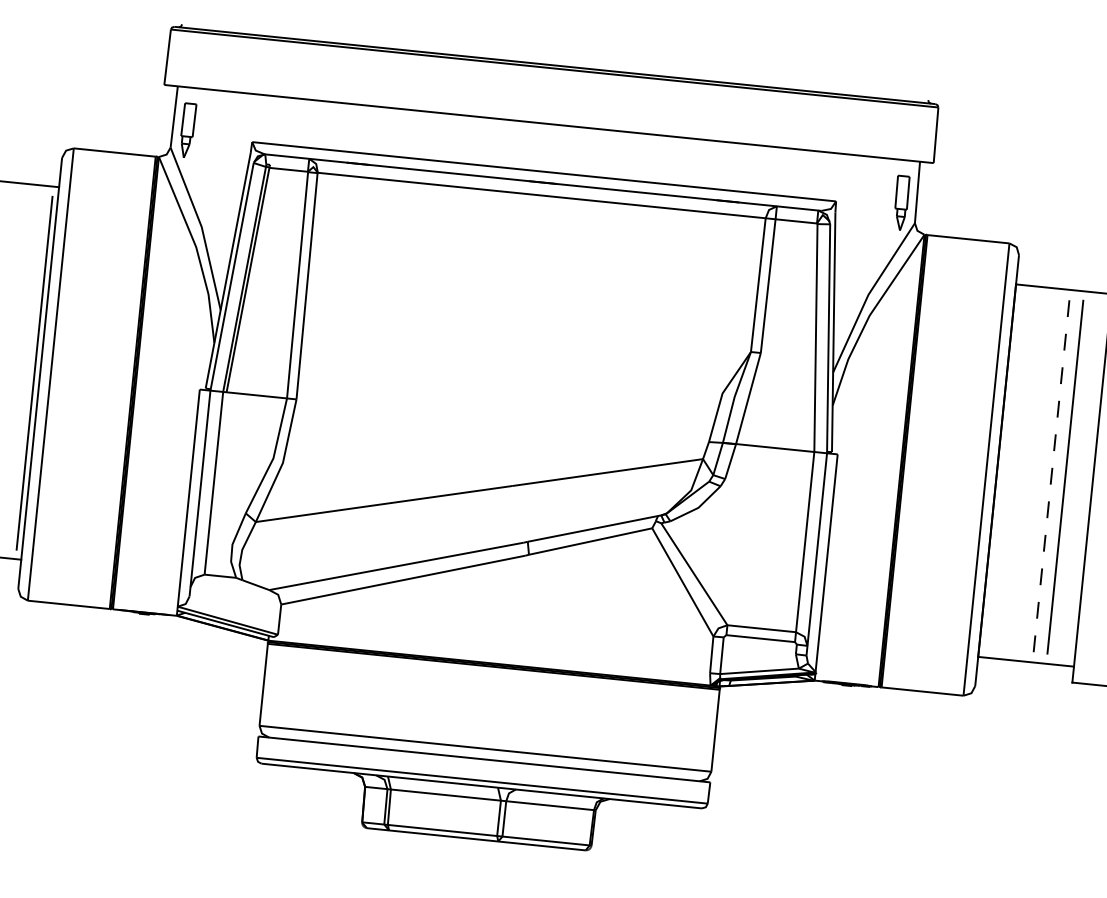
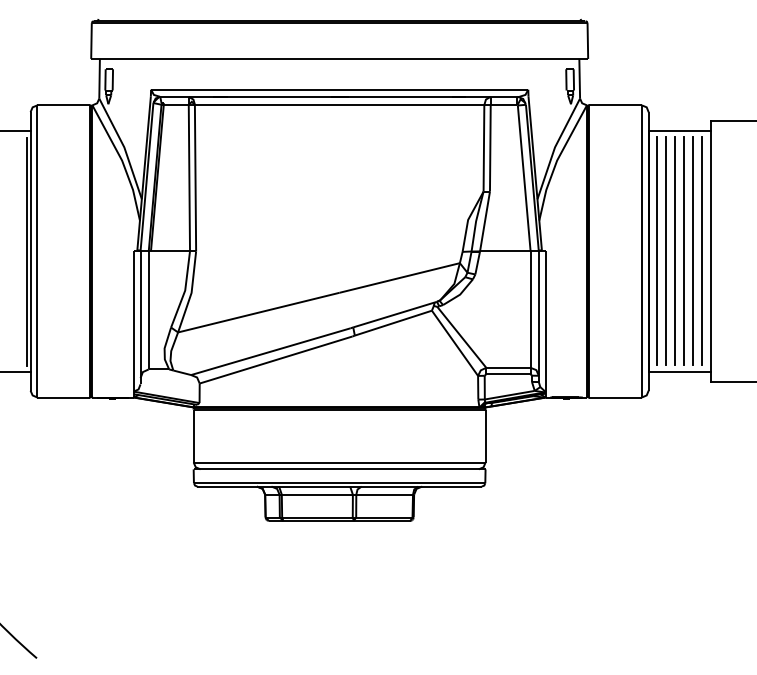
line: (1010, 472) -> (657, 251), added
line: (1024, 473) -> (666, 251), added
line: (1037, 474) -> (674, 251), added
line: (1051, 476) -> (683, 251), dashed -> solid
line: (1078, 479) -> (701, 251), added

